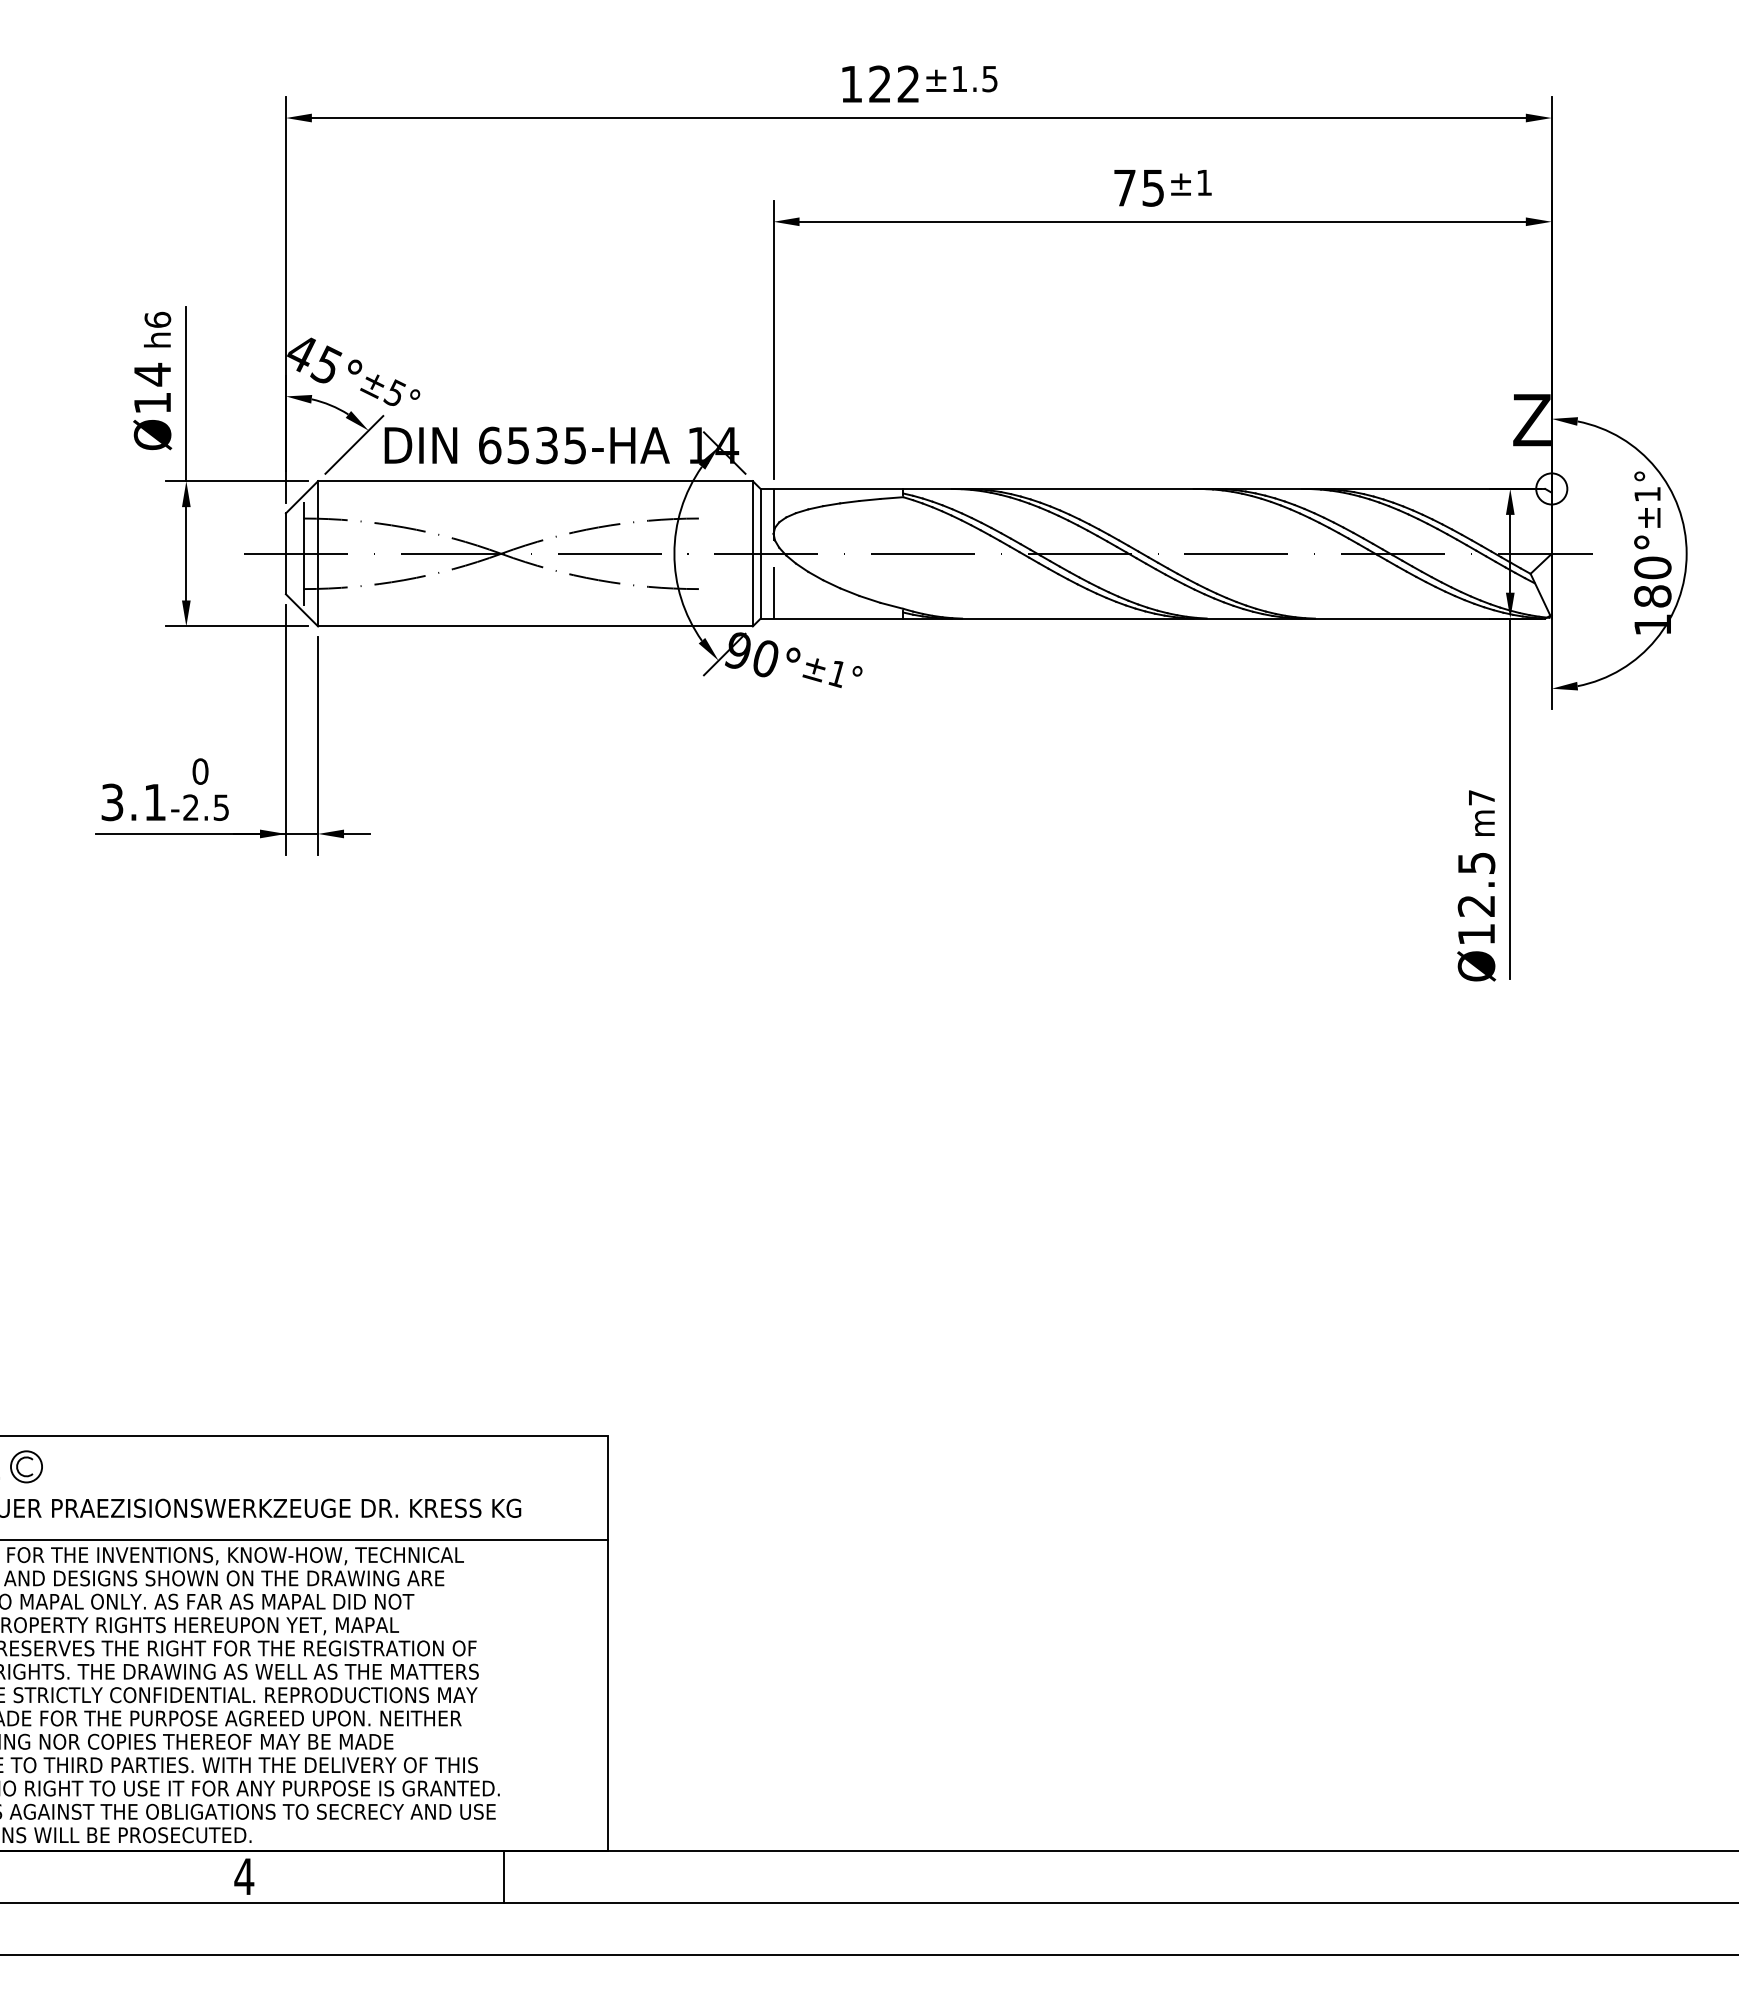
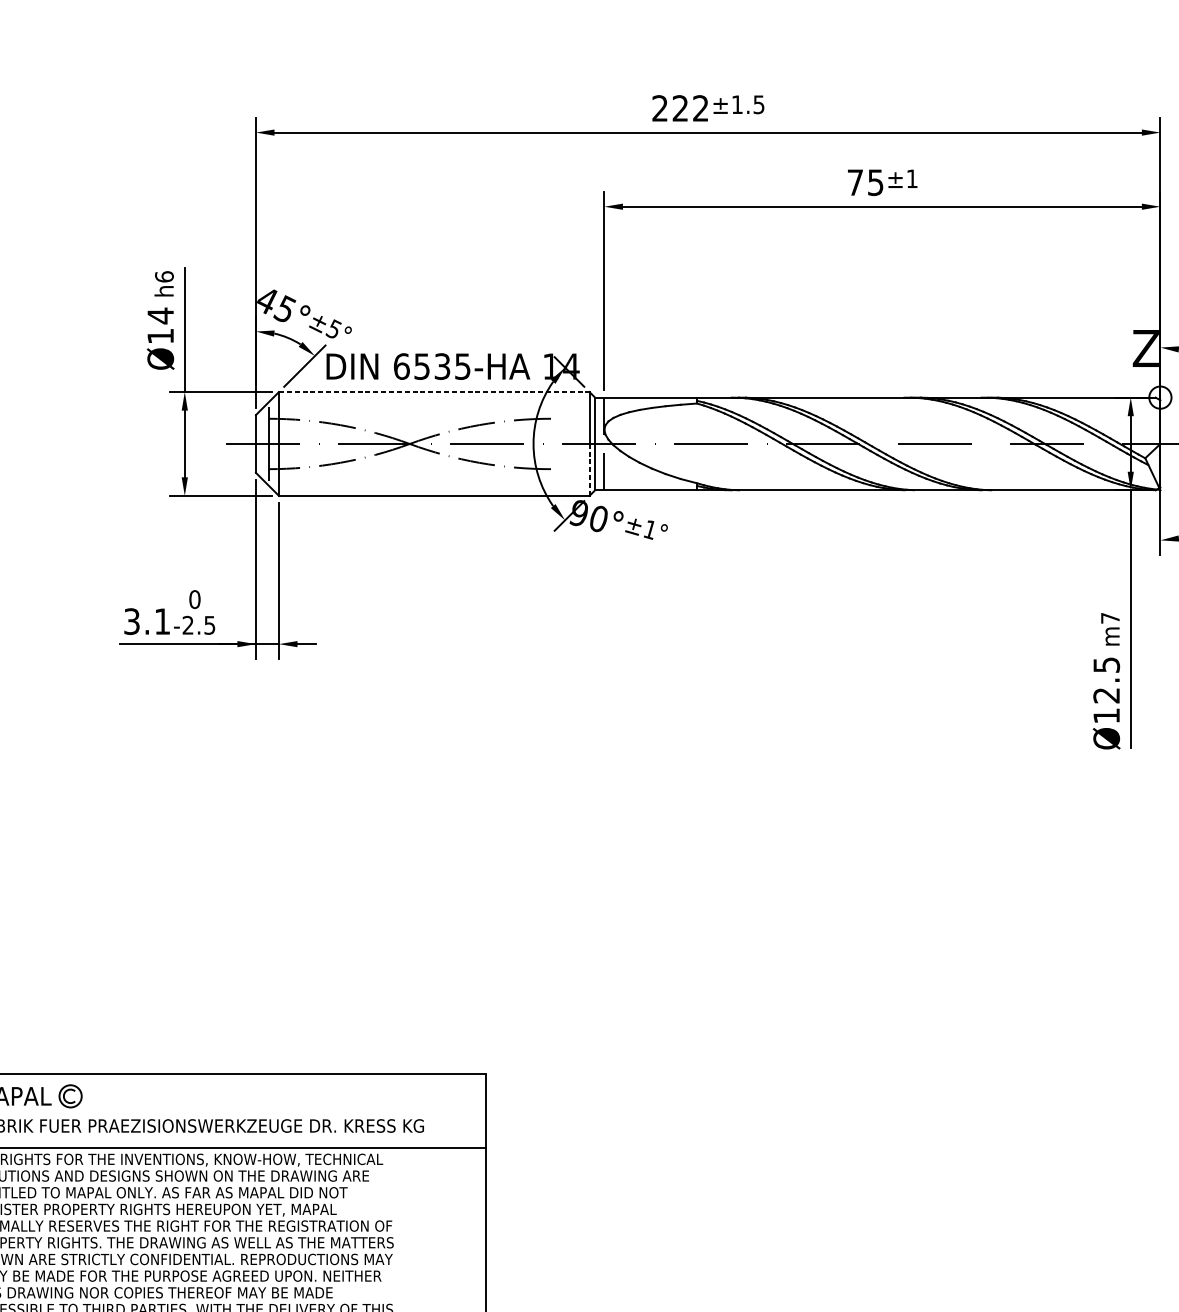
text: (850, 83) -> (659, 107), 122 -> 222
line: (535, 481) -> (434, 392), solid -> dashed
line: (752, 589) -> (589, 469), solid -> dashed

